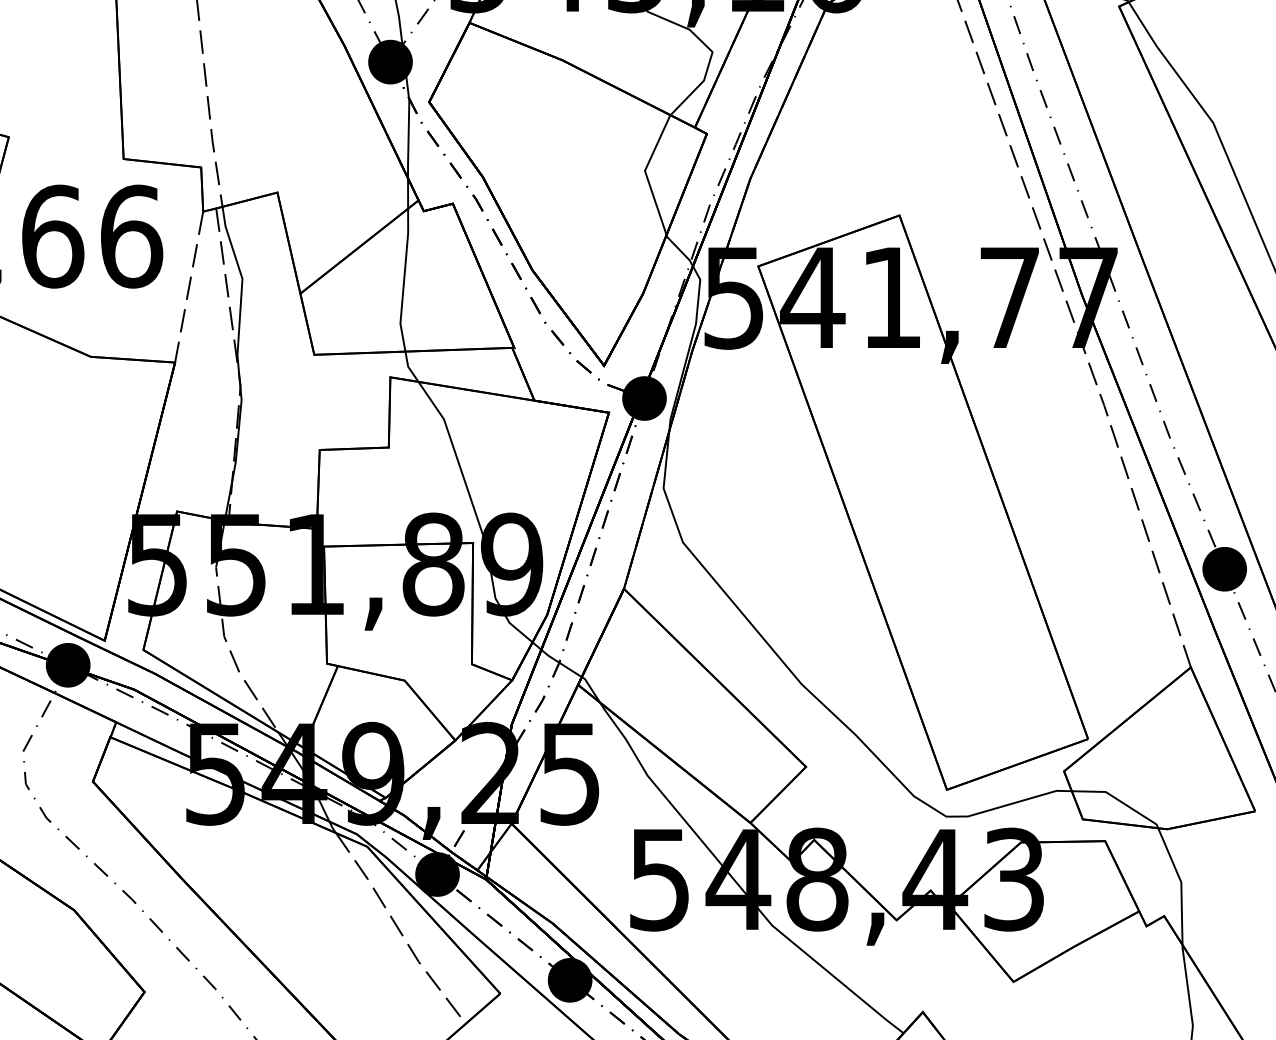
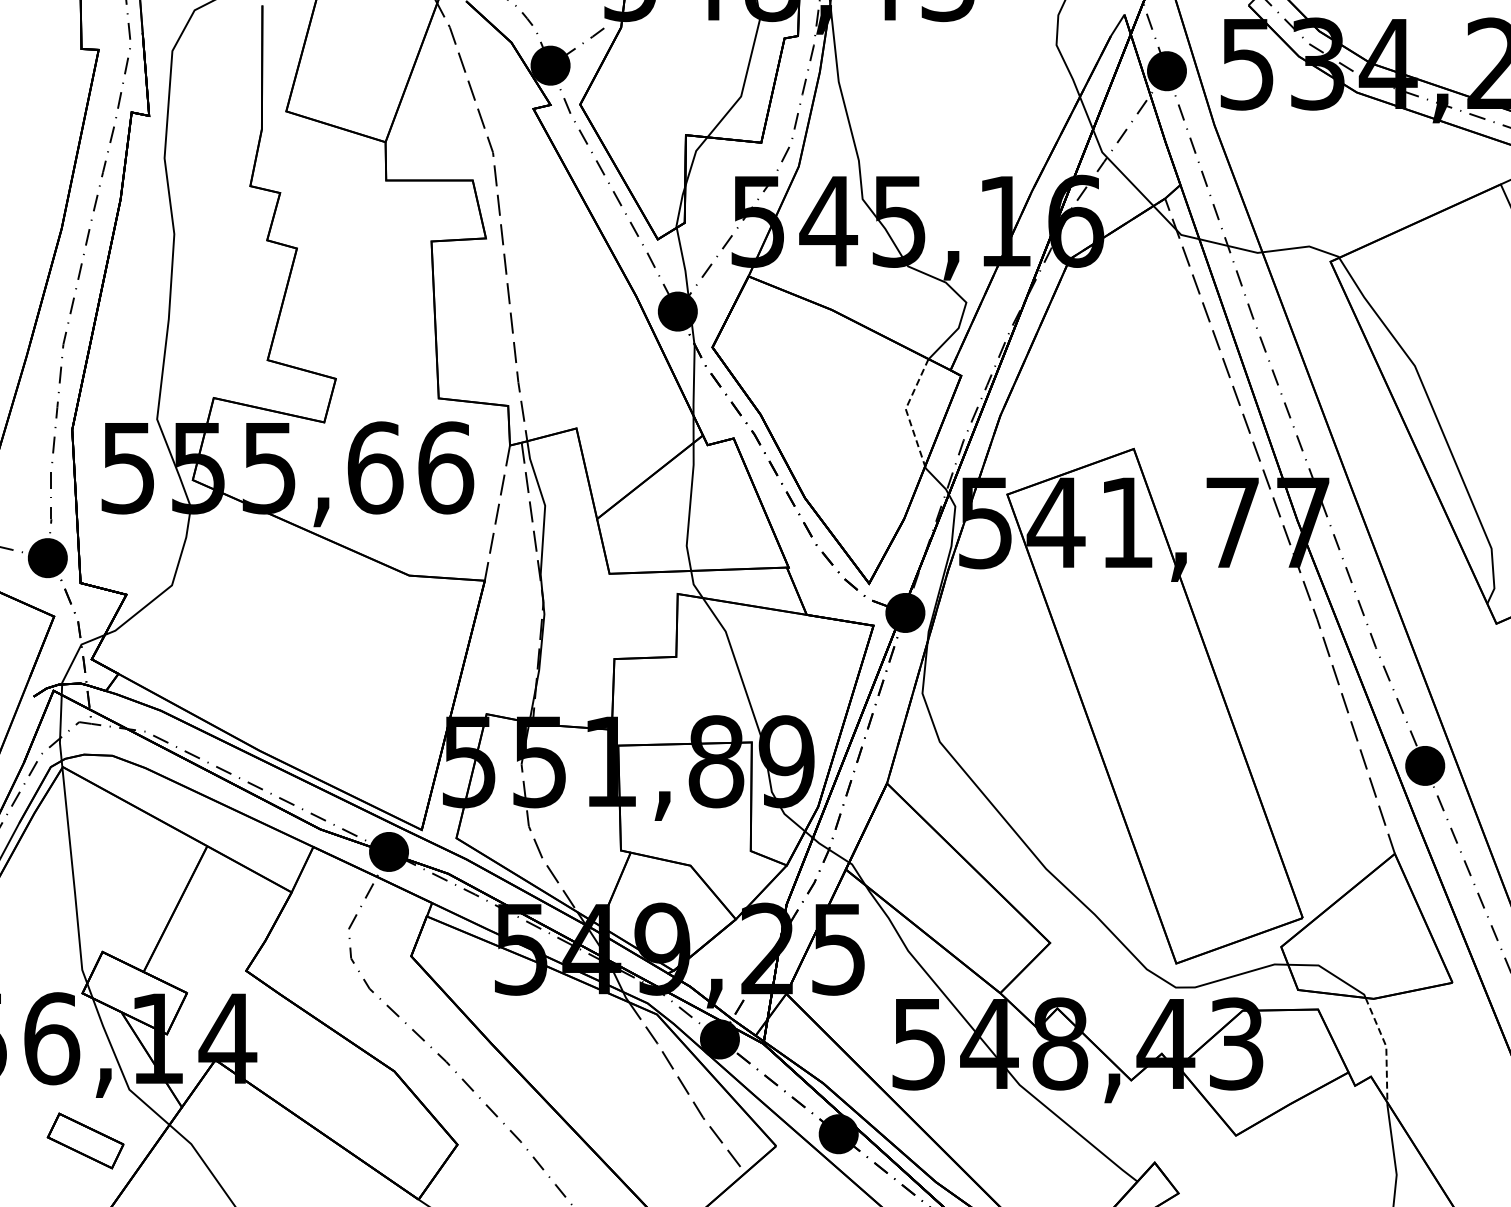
line: (645, 172) -> (906, 410), solid -> dashed
line: (1181, 884) -> (1386, 1048), solid -> dashed

